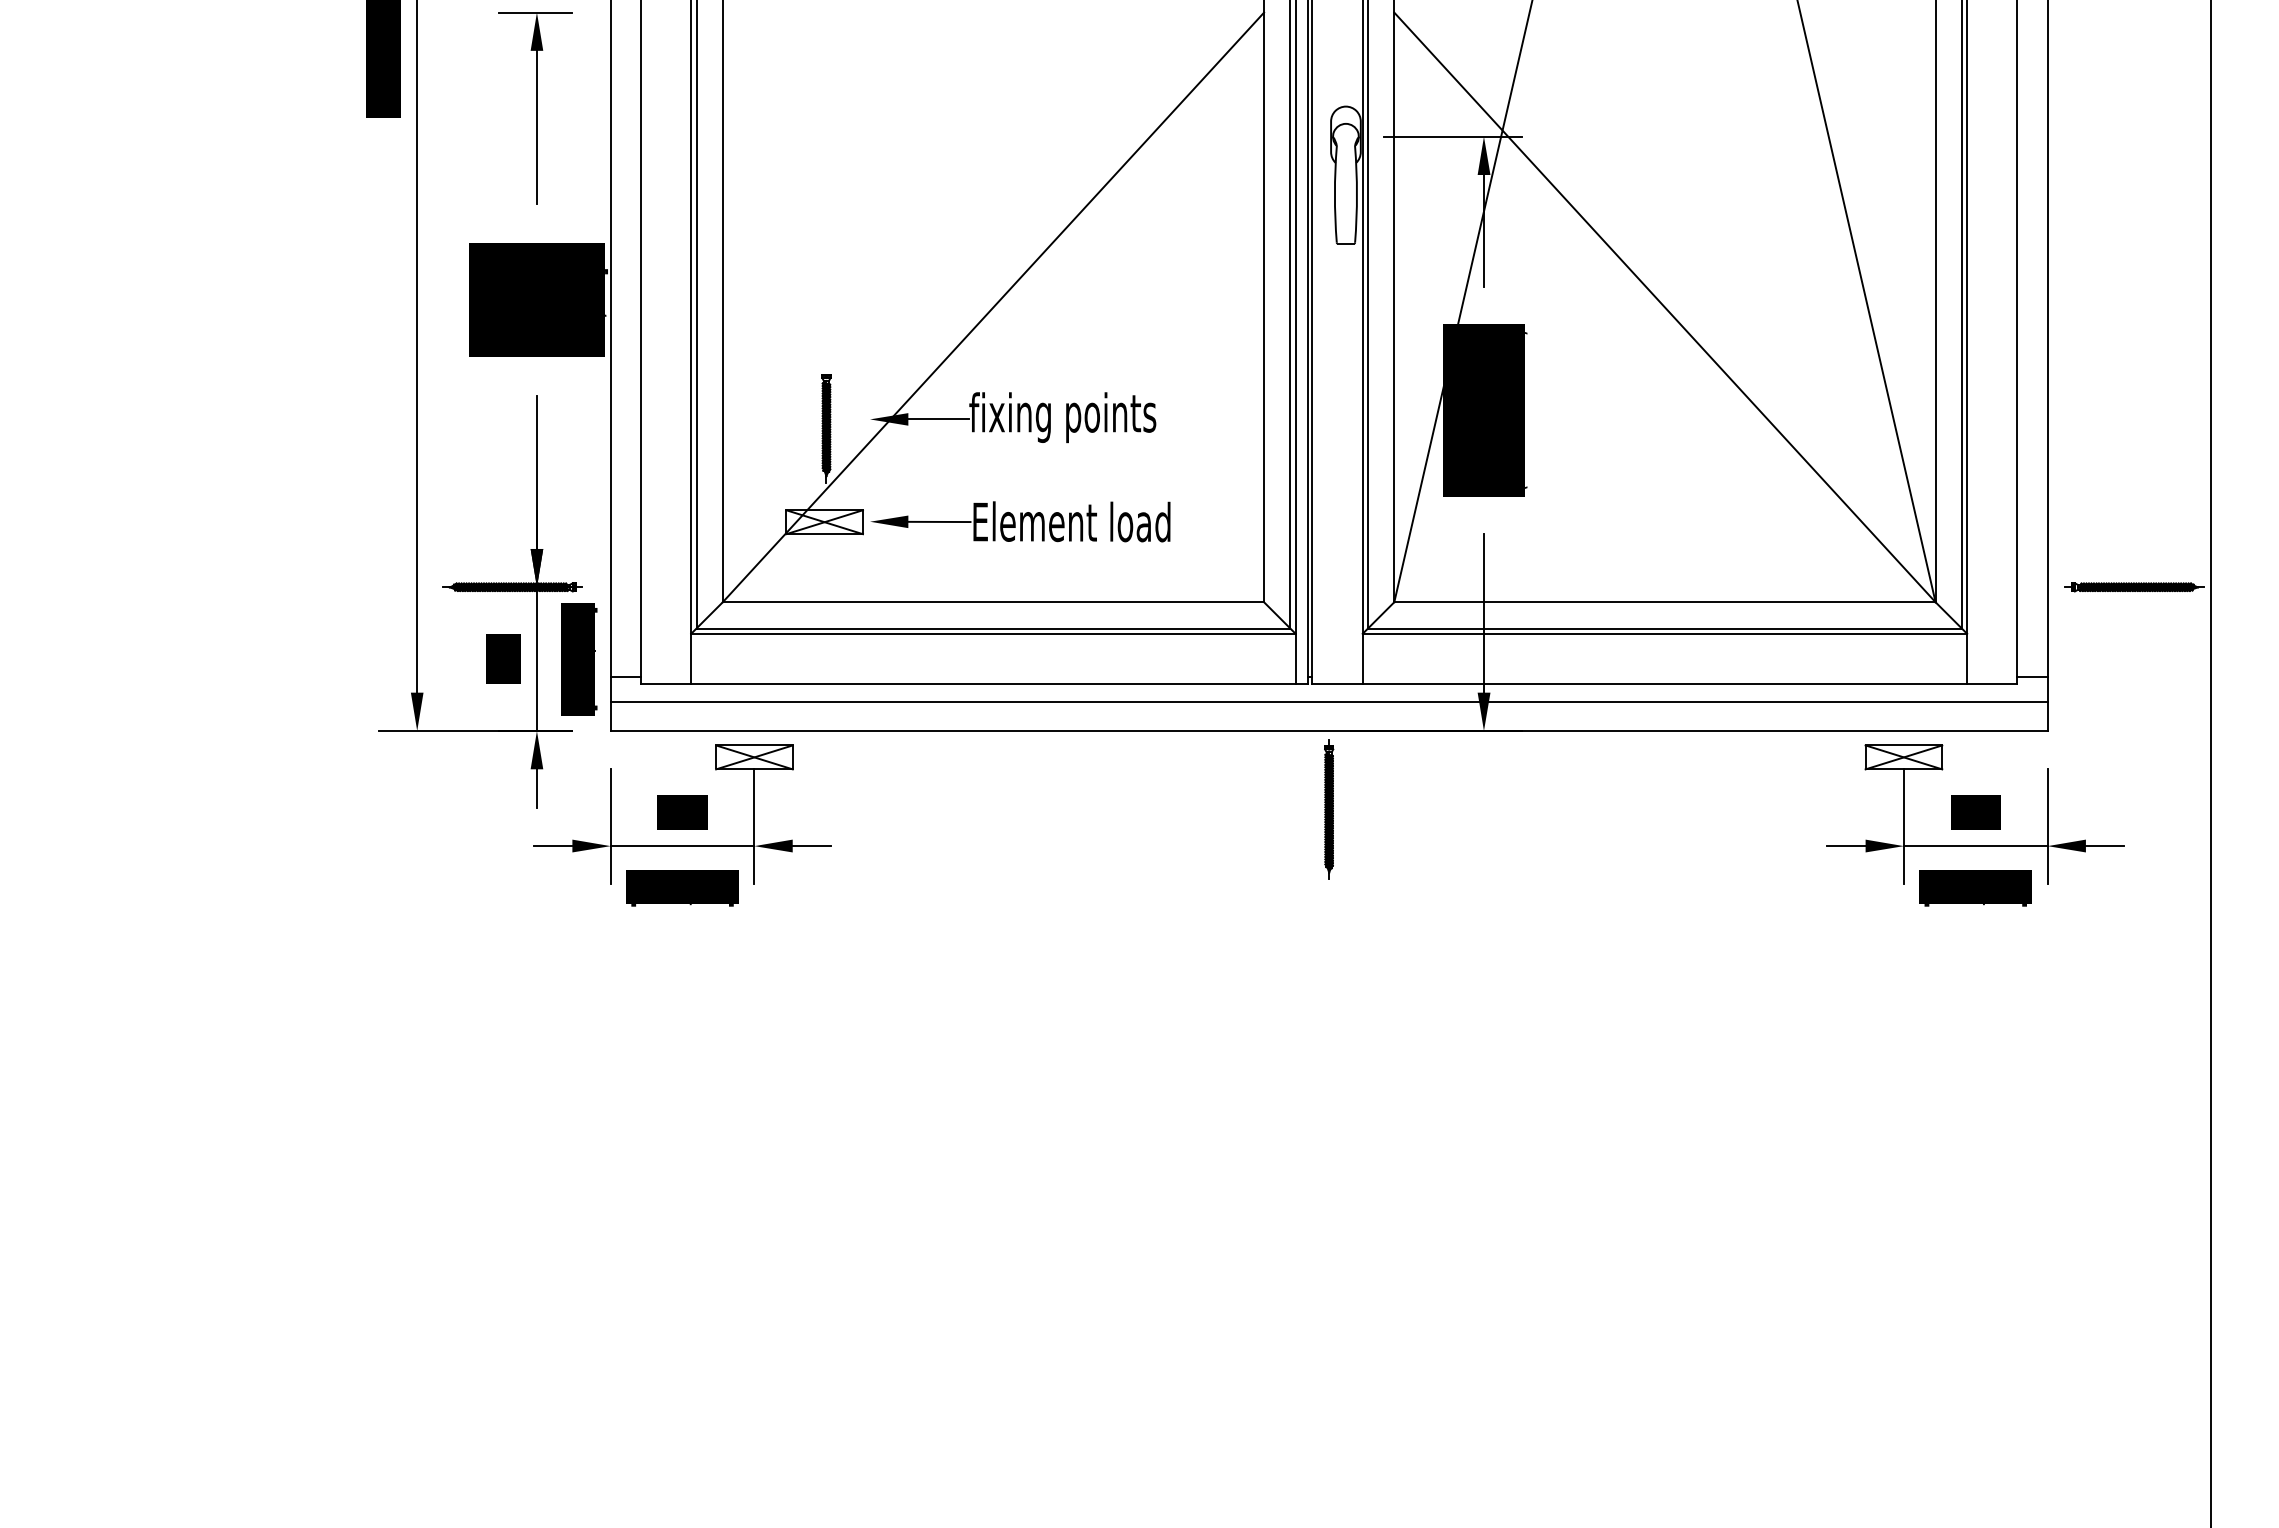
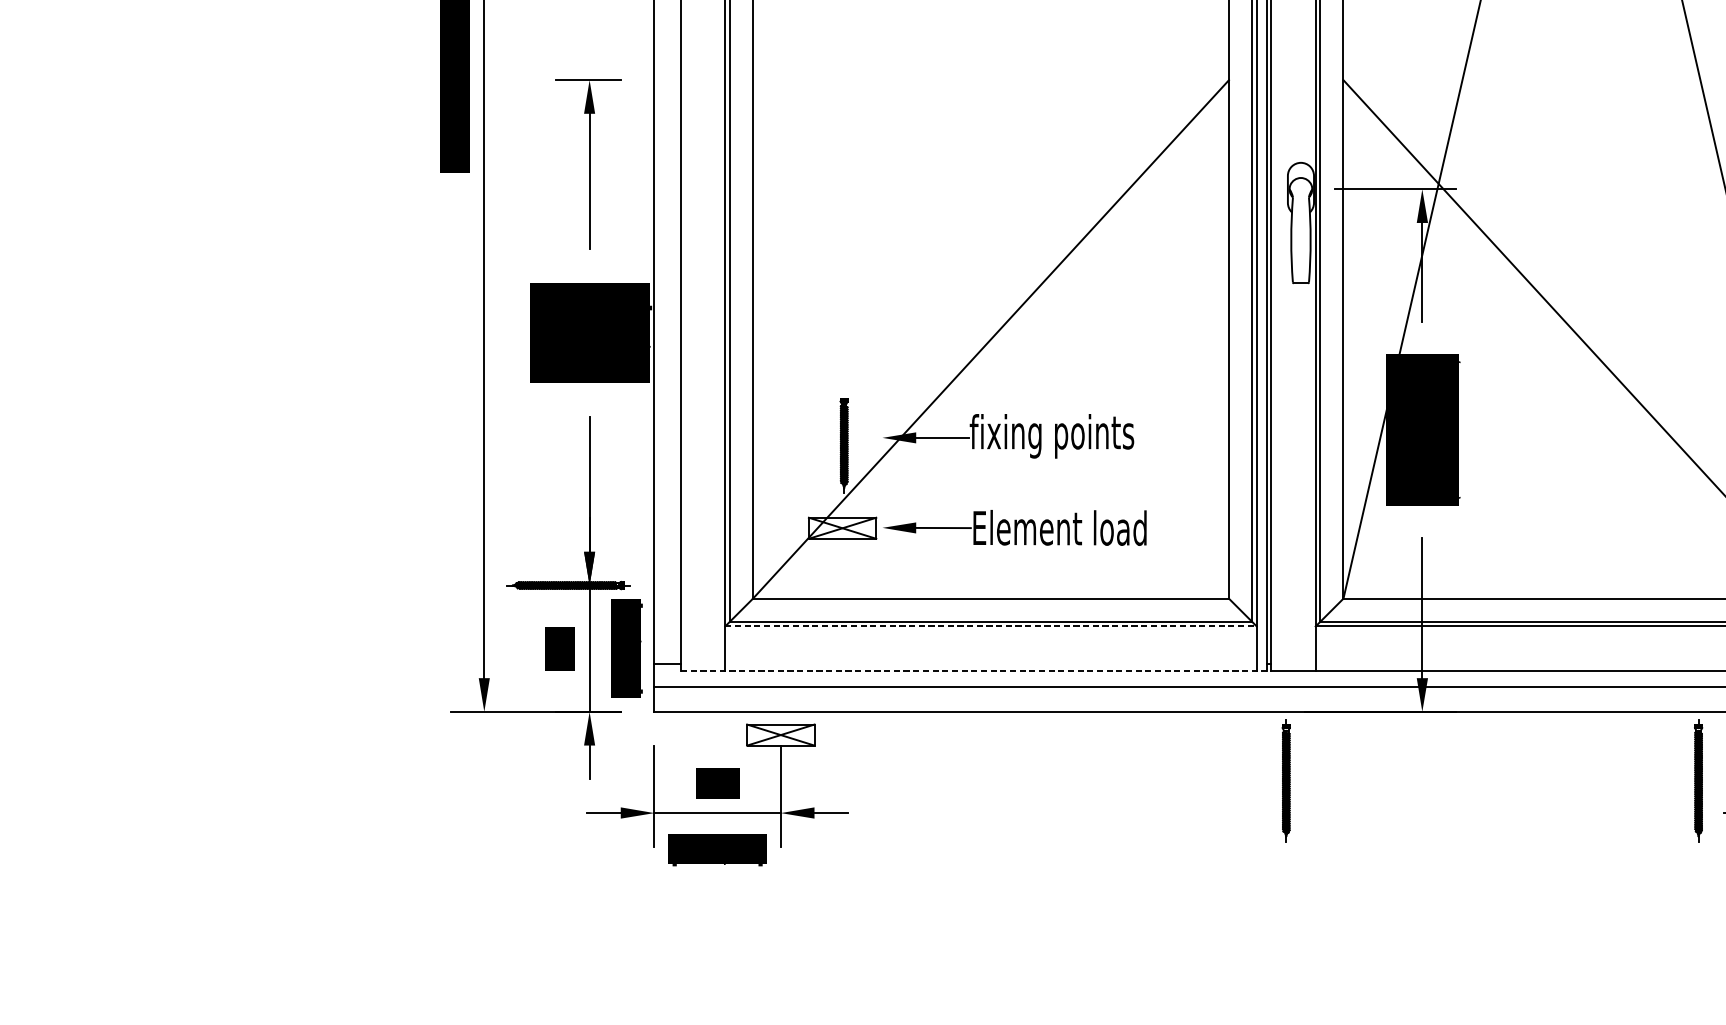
line: (993, 633) -> (991, 626), solid -> dashed
line: (974, 684) -> (974, 670), solid -> dashed
part: (1798, 809) -> (1698, 780), added

